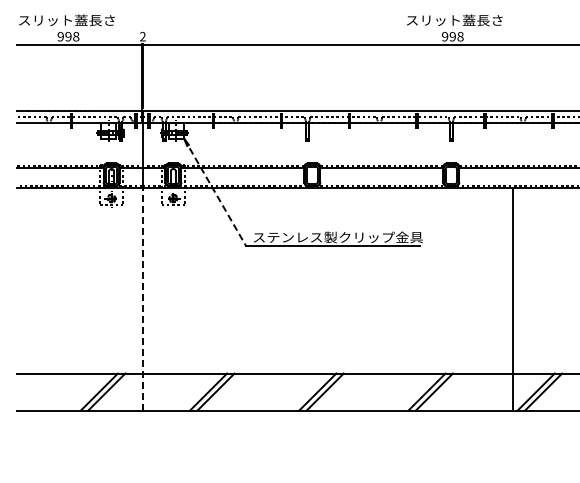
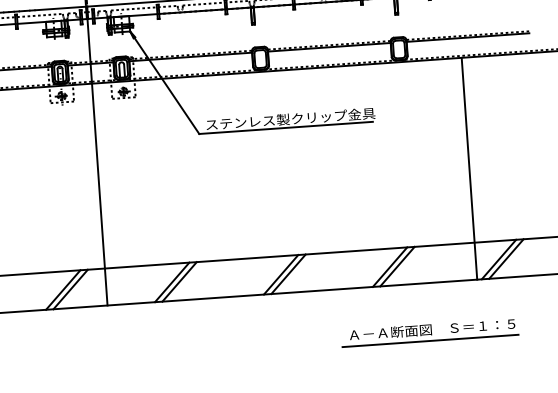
line: (215, 192) -> (165, 82), dashed -> solid
line: (142, 298) -> (99, 193), dashed -> solid
part: (461, 459) -> (429, 332), added

